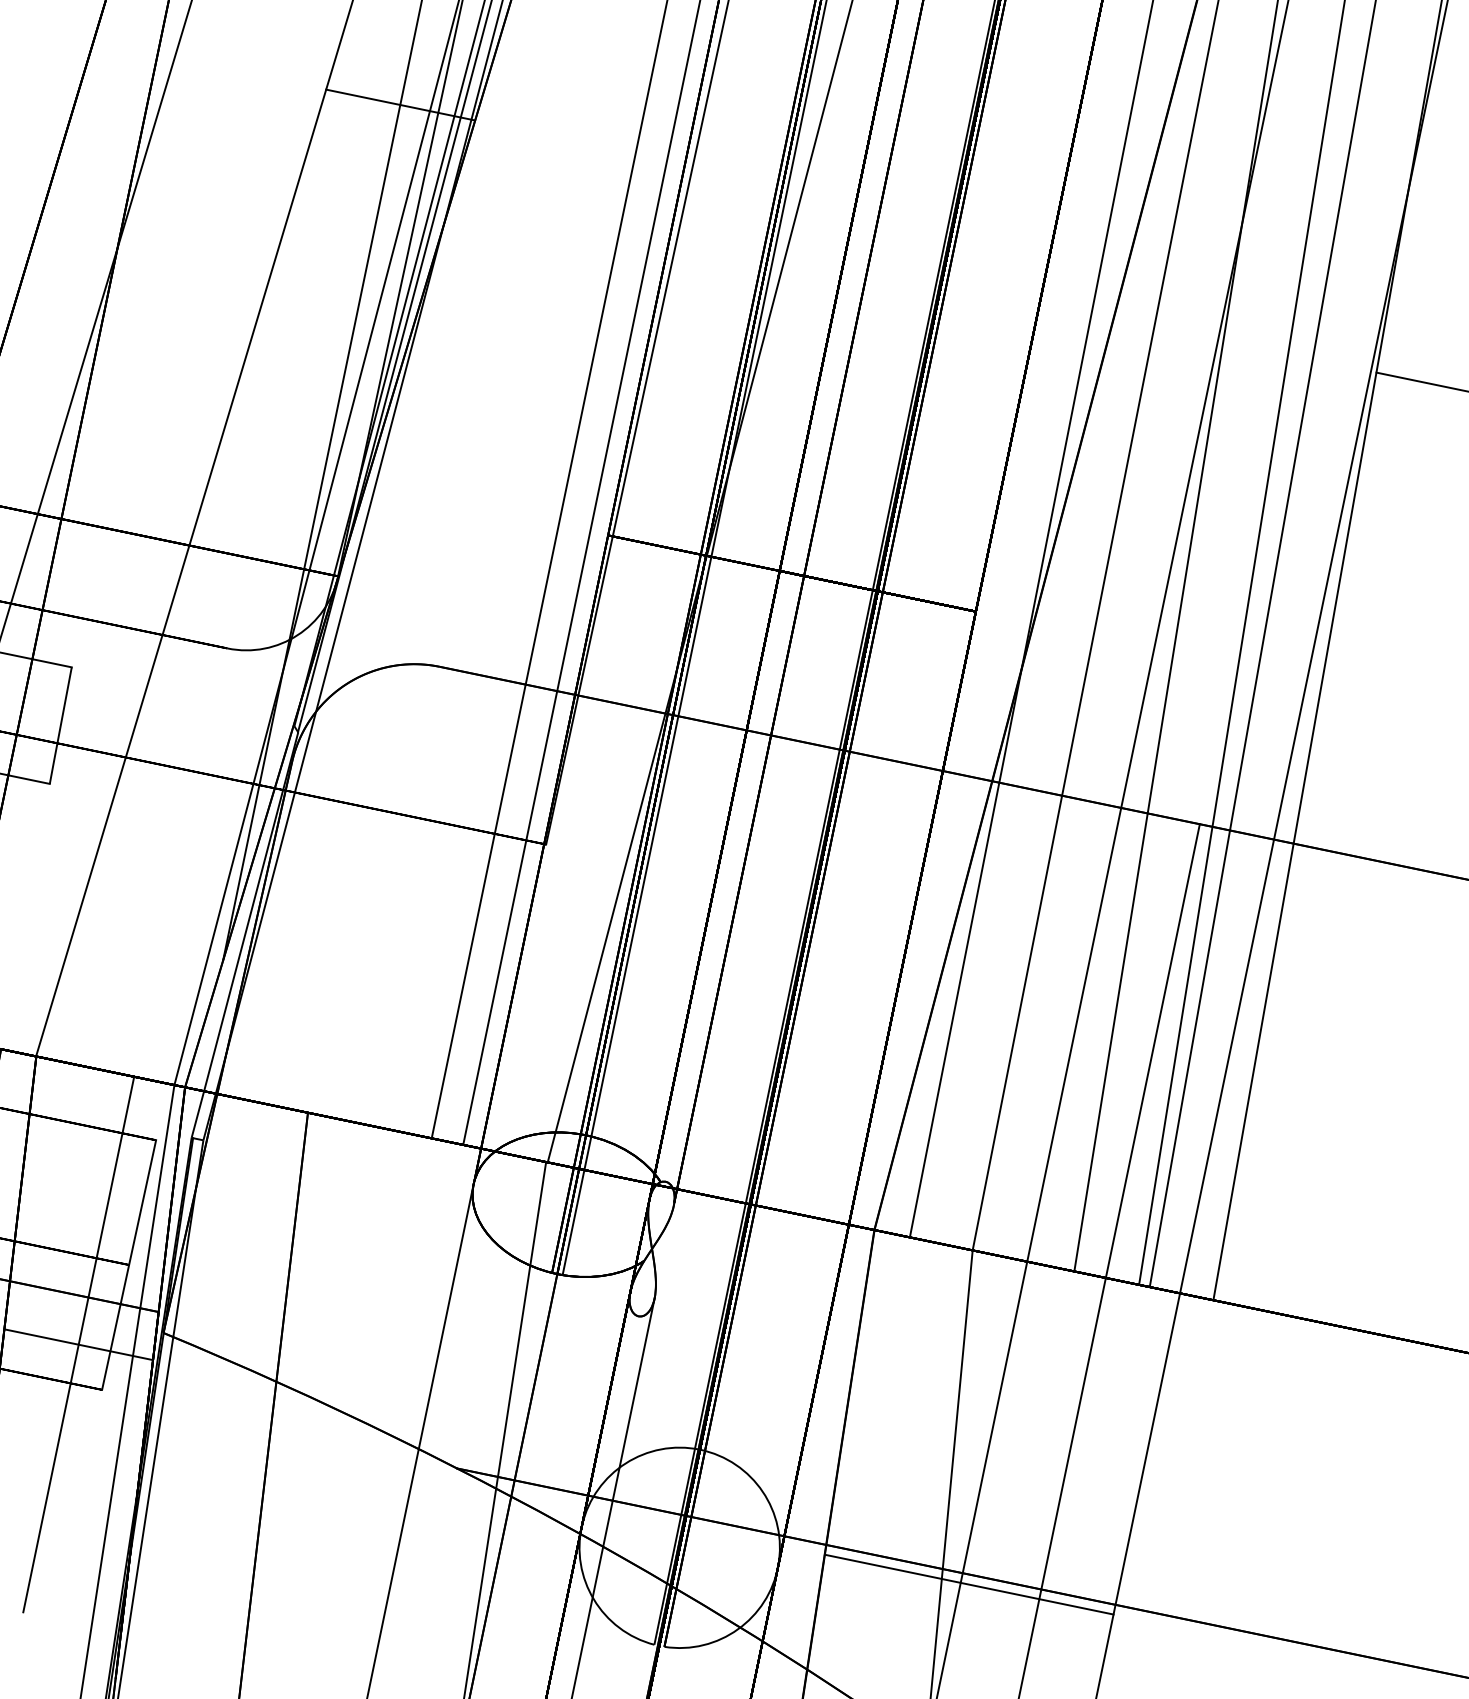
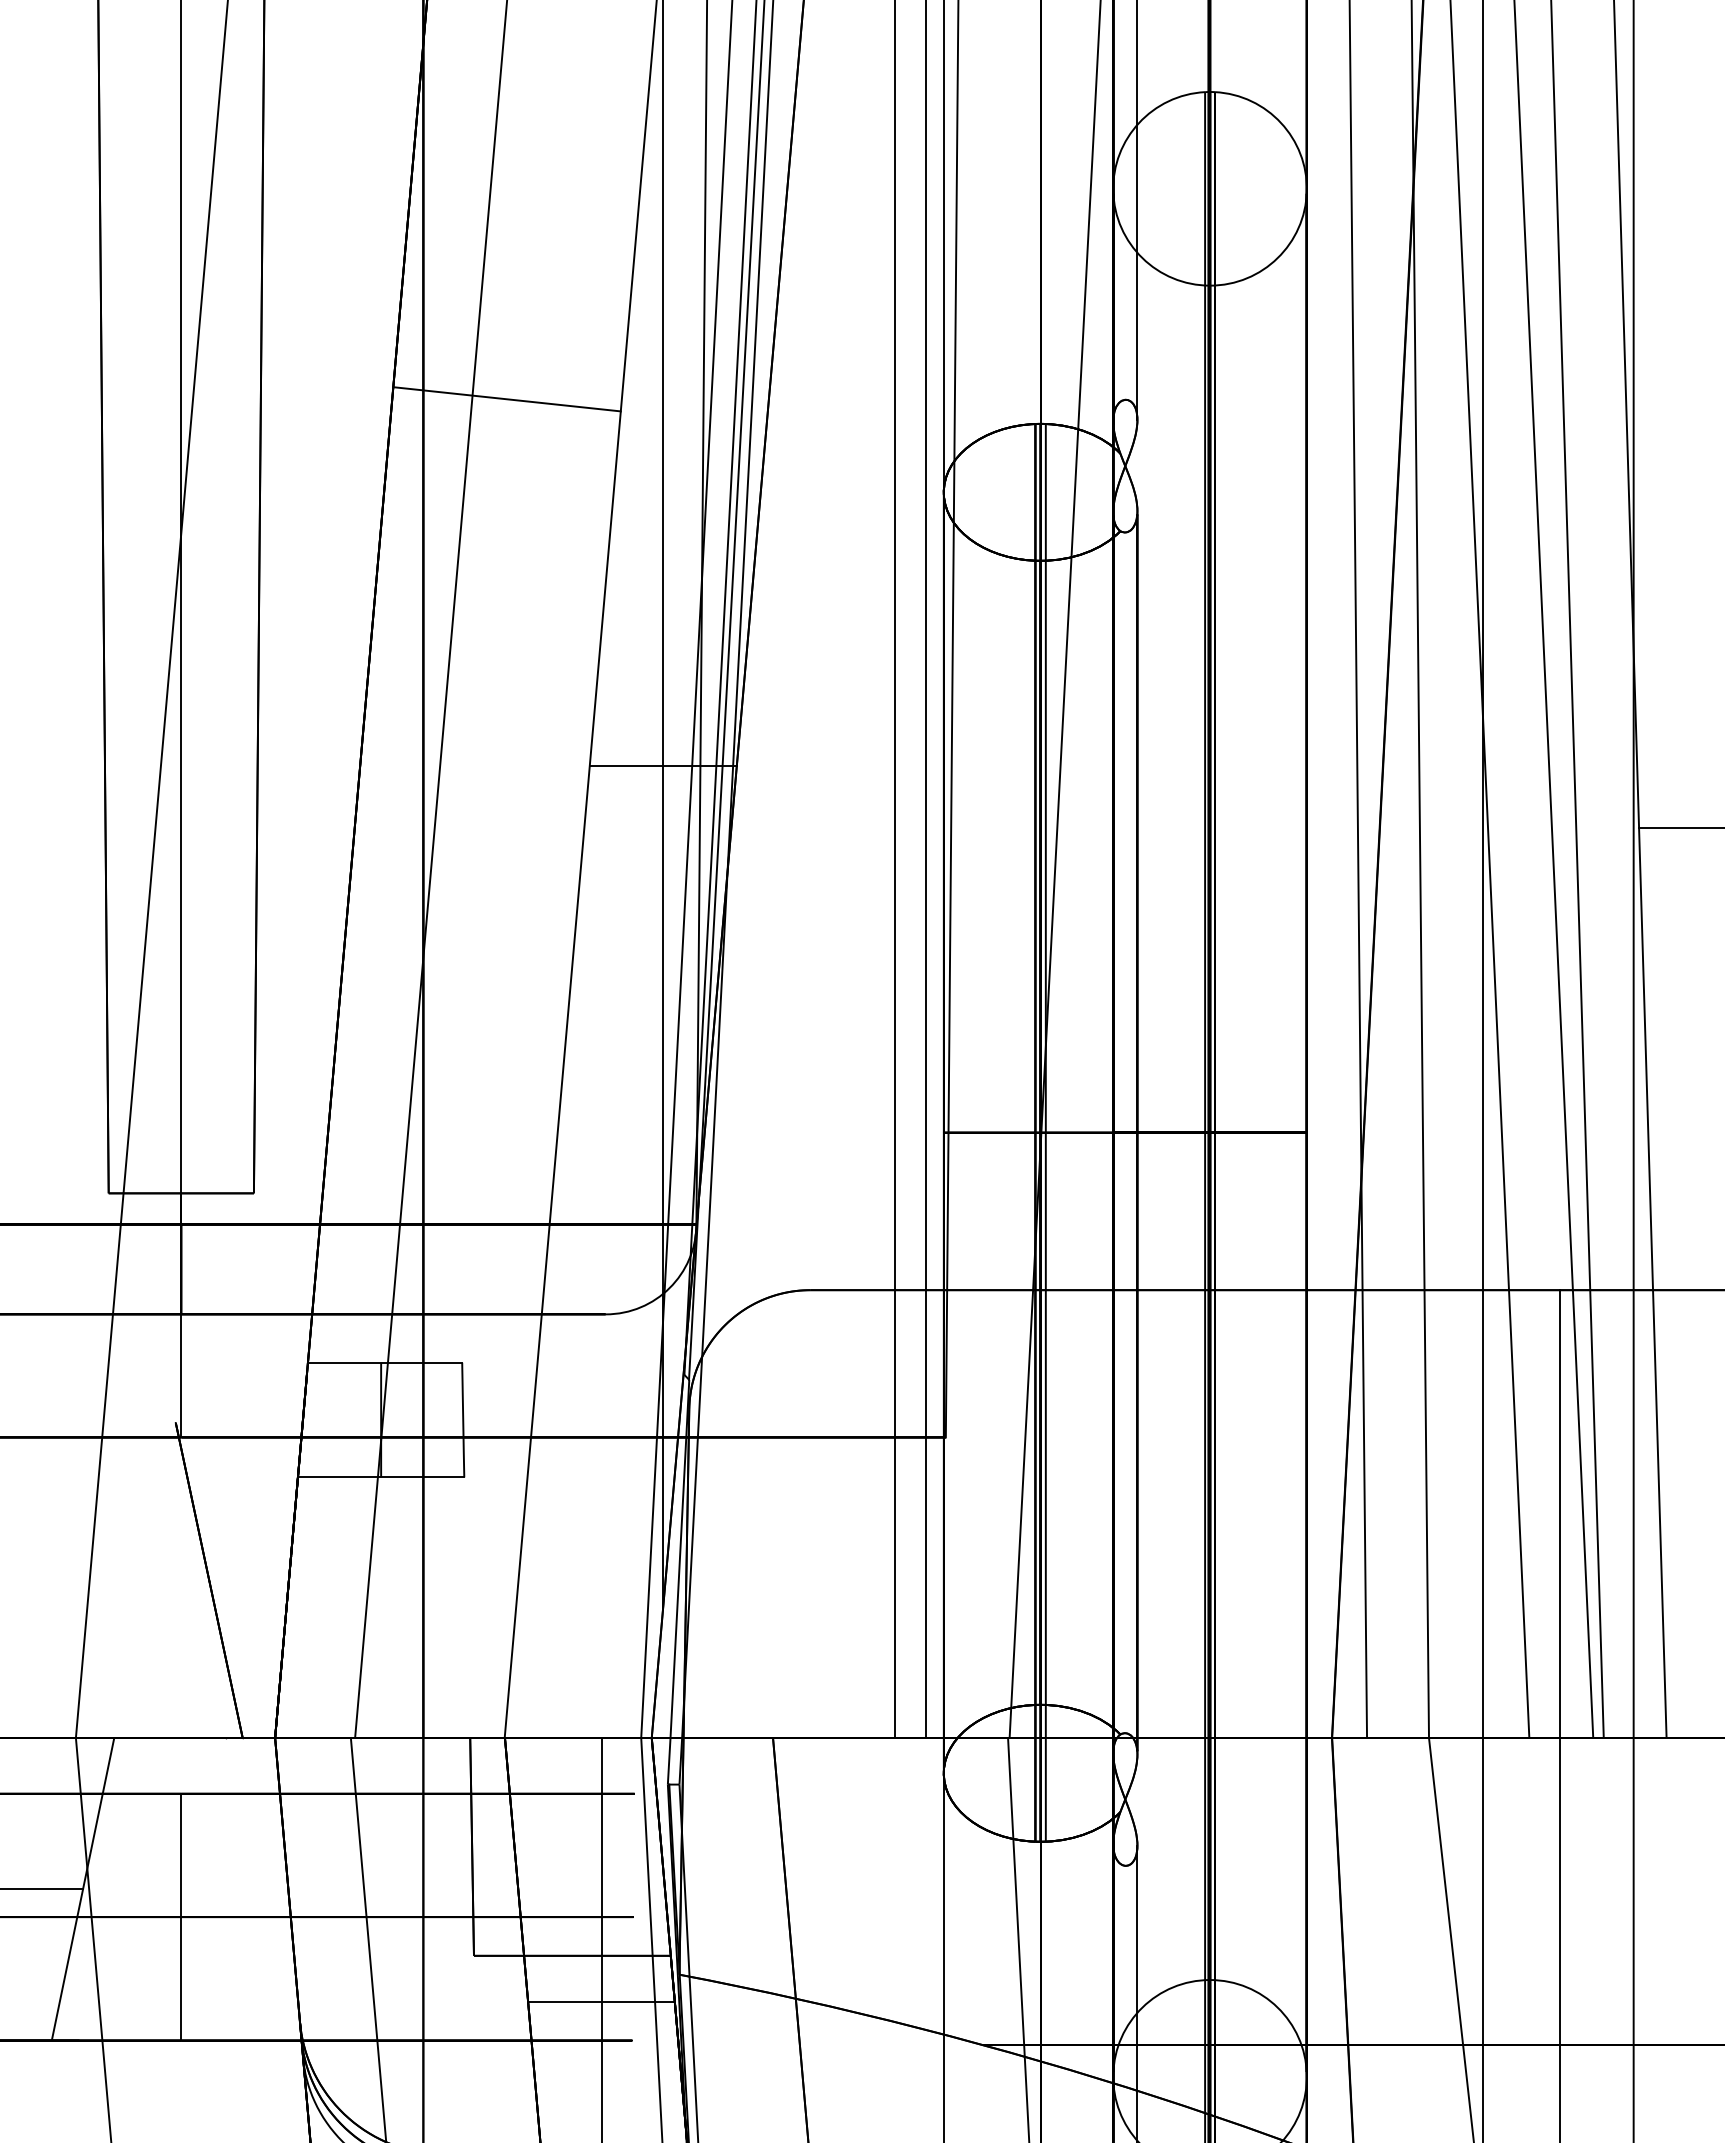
line: (129, 1264) -> (633, 1916), removed
line: (968, 1584) -> (1490, 2054), removed

